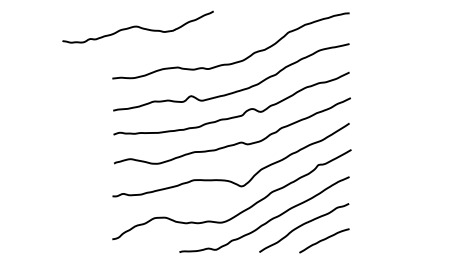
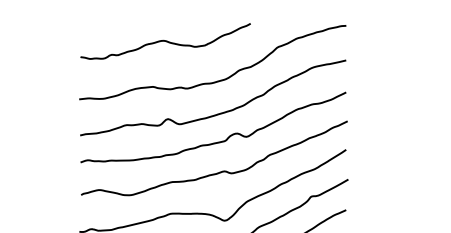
curve: (137, 26) -> (164, 40), moved

